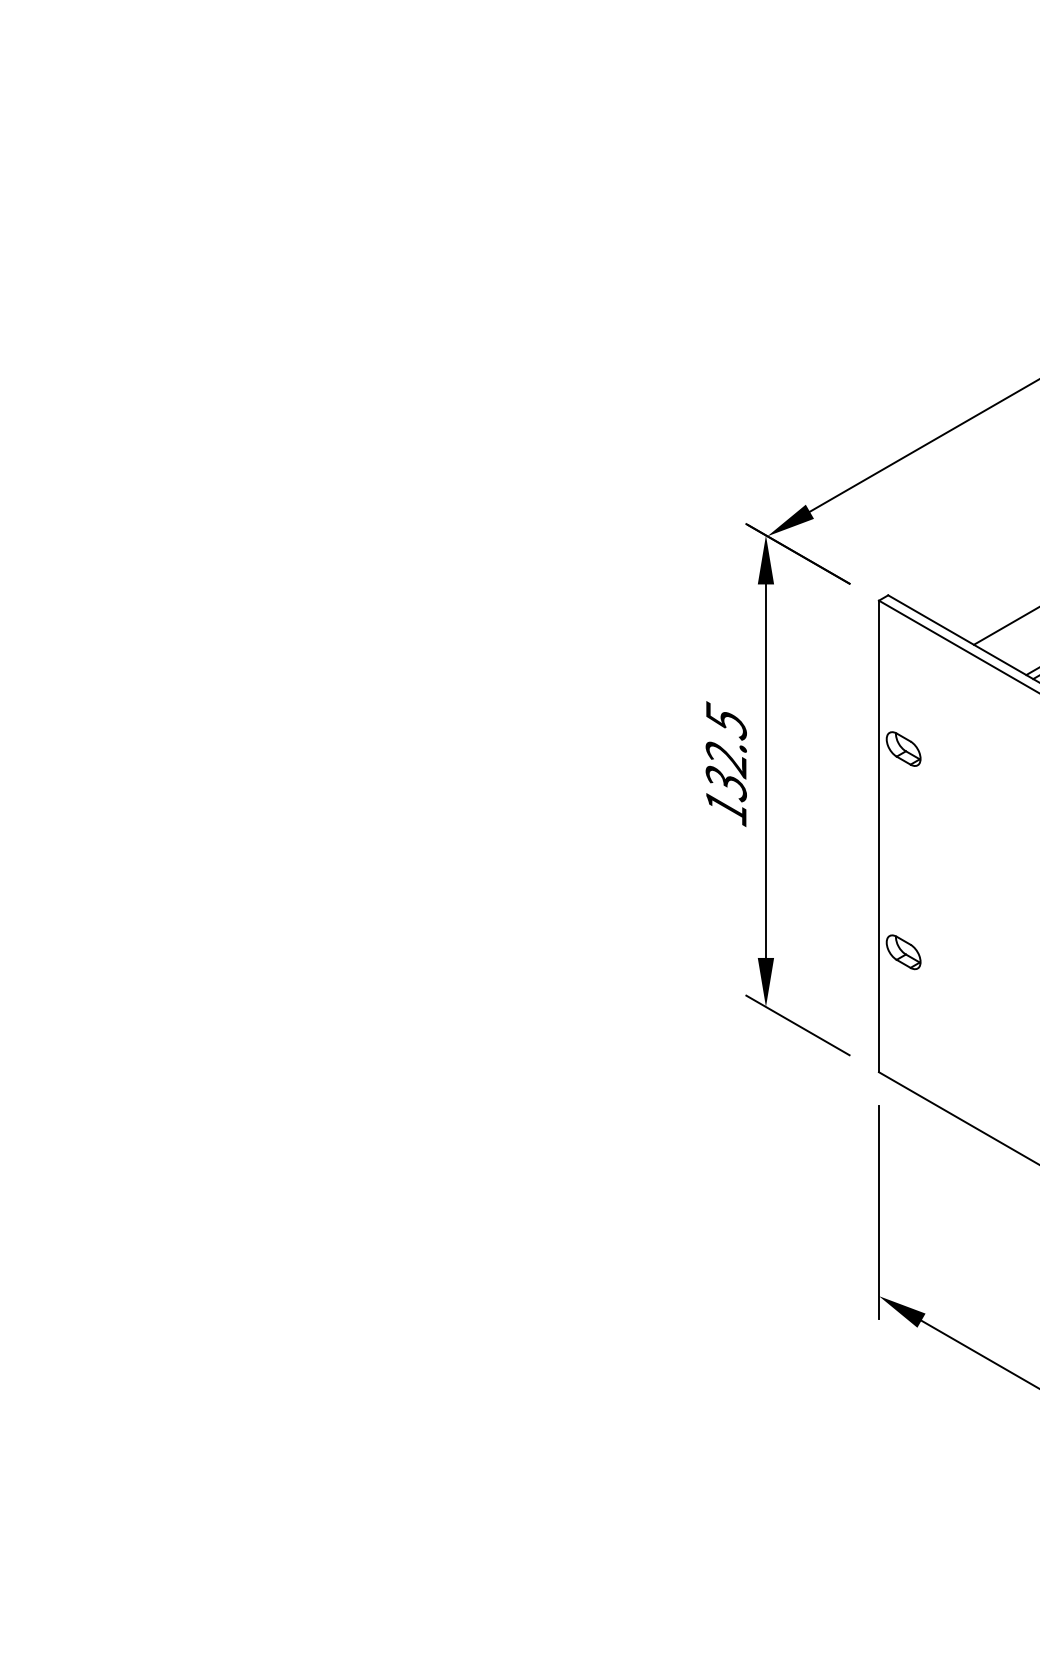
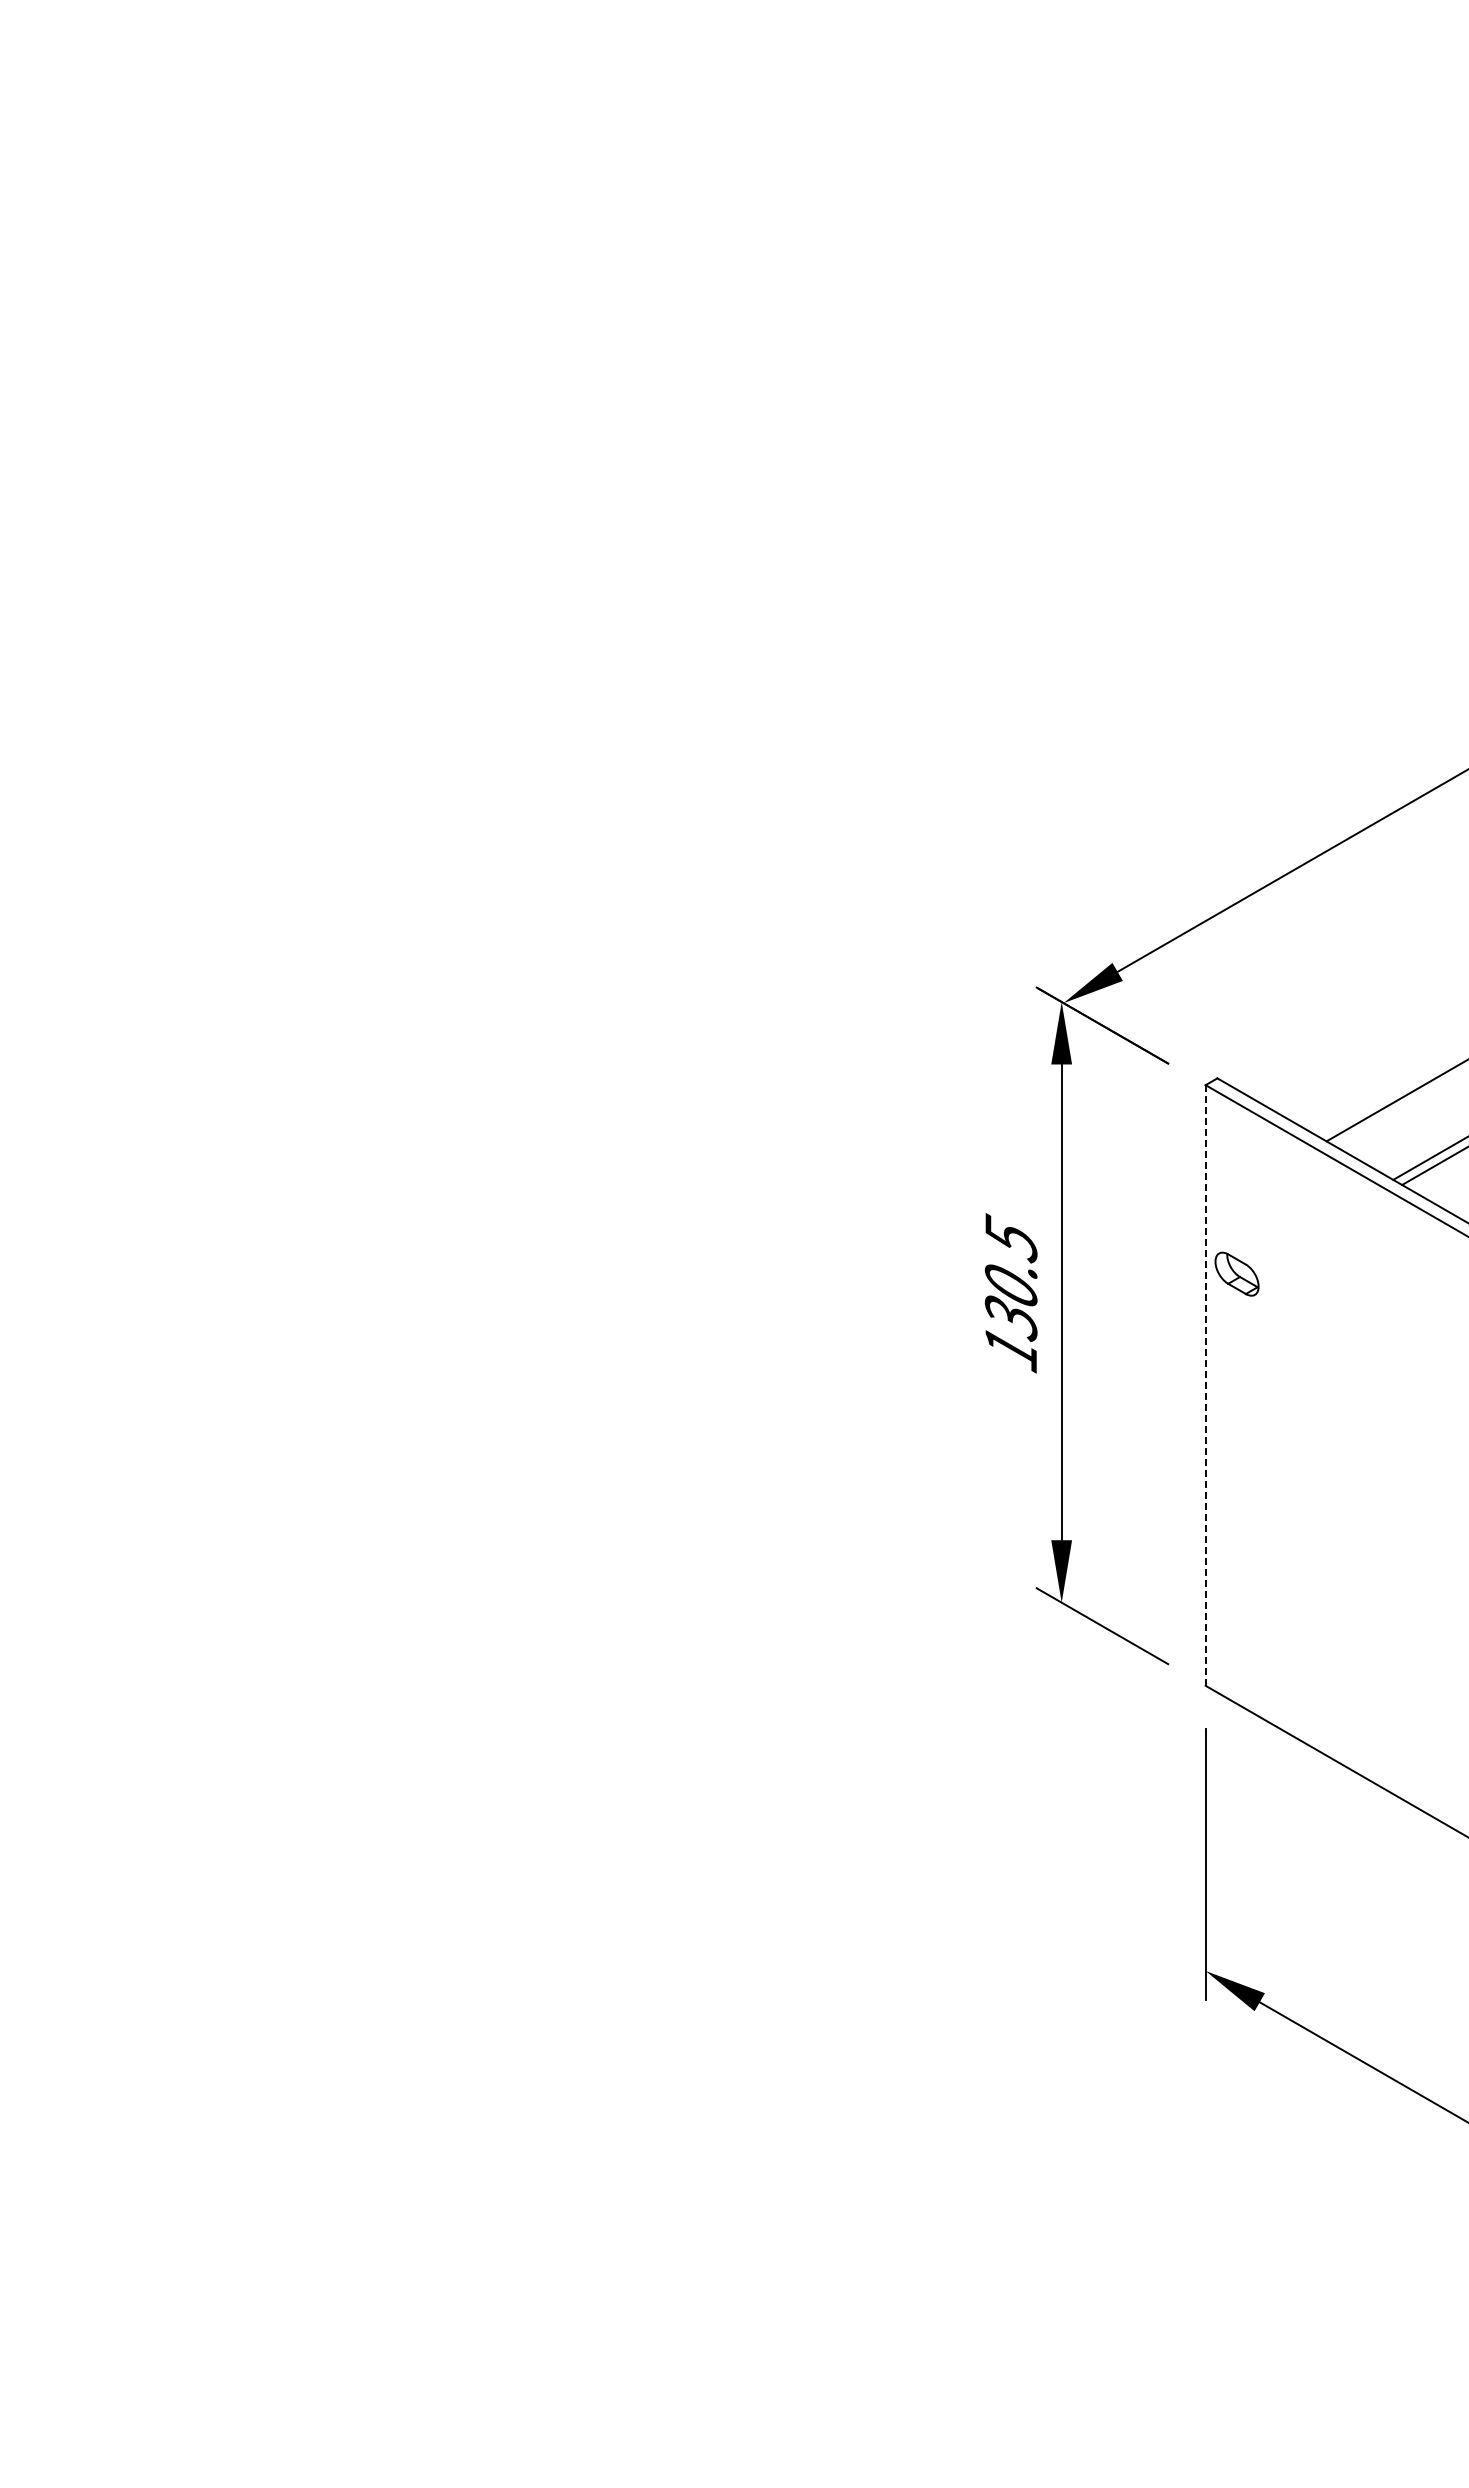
text: (725, 760) -> (1010, 1288), 132.5 -> 130.5
line: (878, 836) -> (1205, 1385), solid -> dashed
part: (903, 951) -> (1236, 1532), removed

